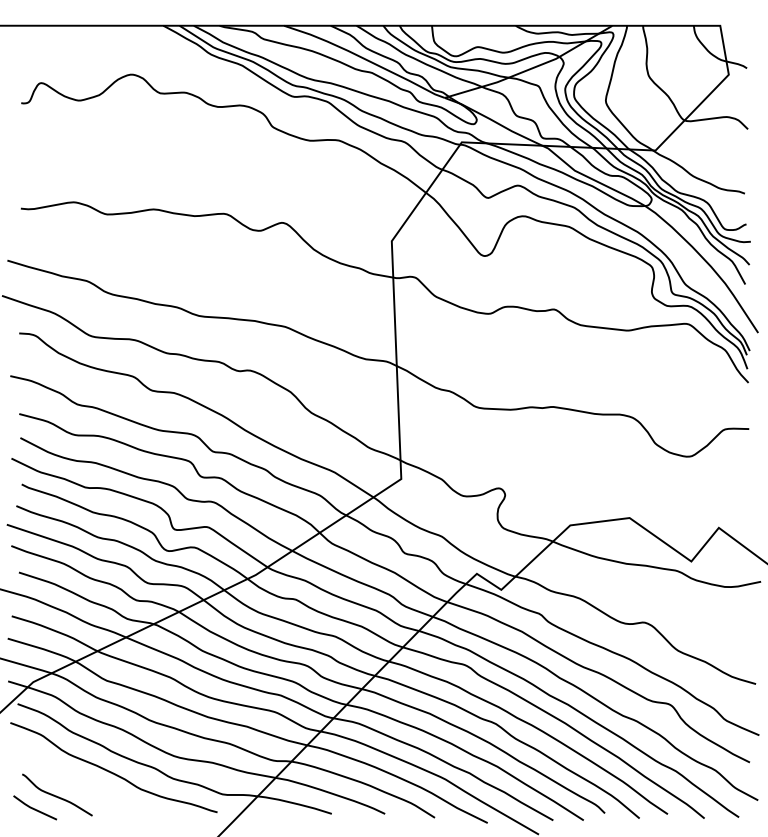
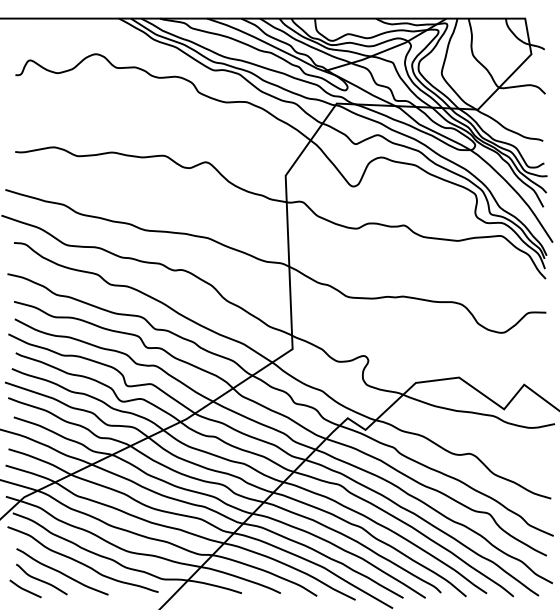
curve: (85, 785) -> (62, 572), added

